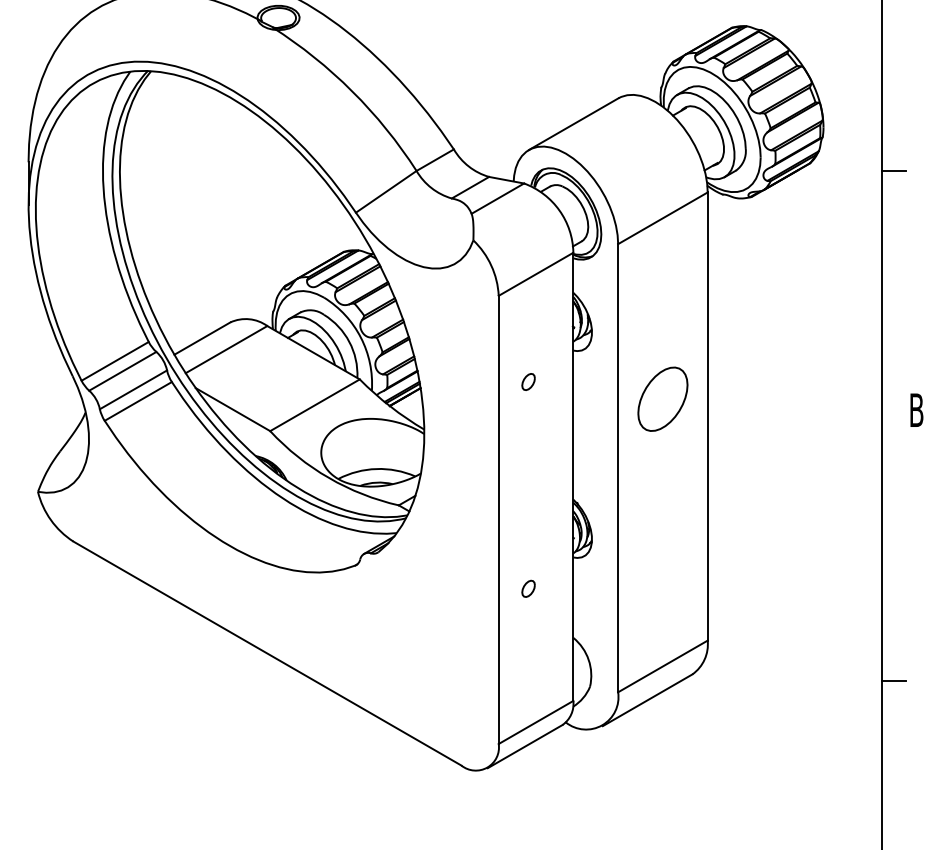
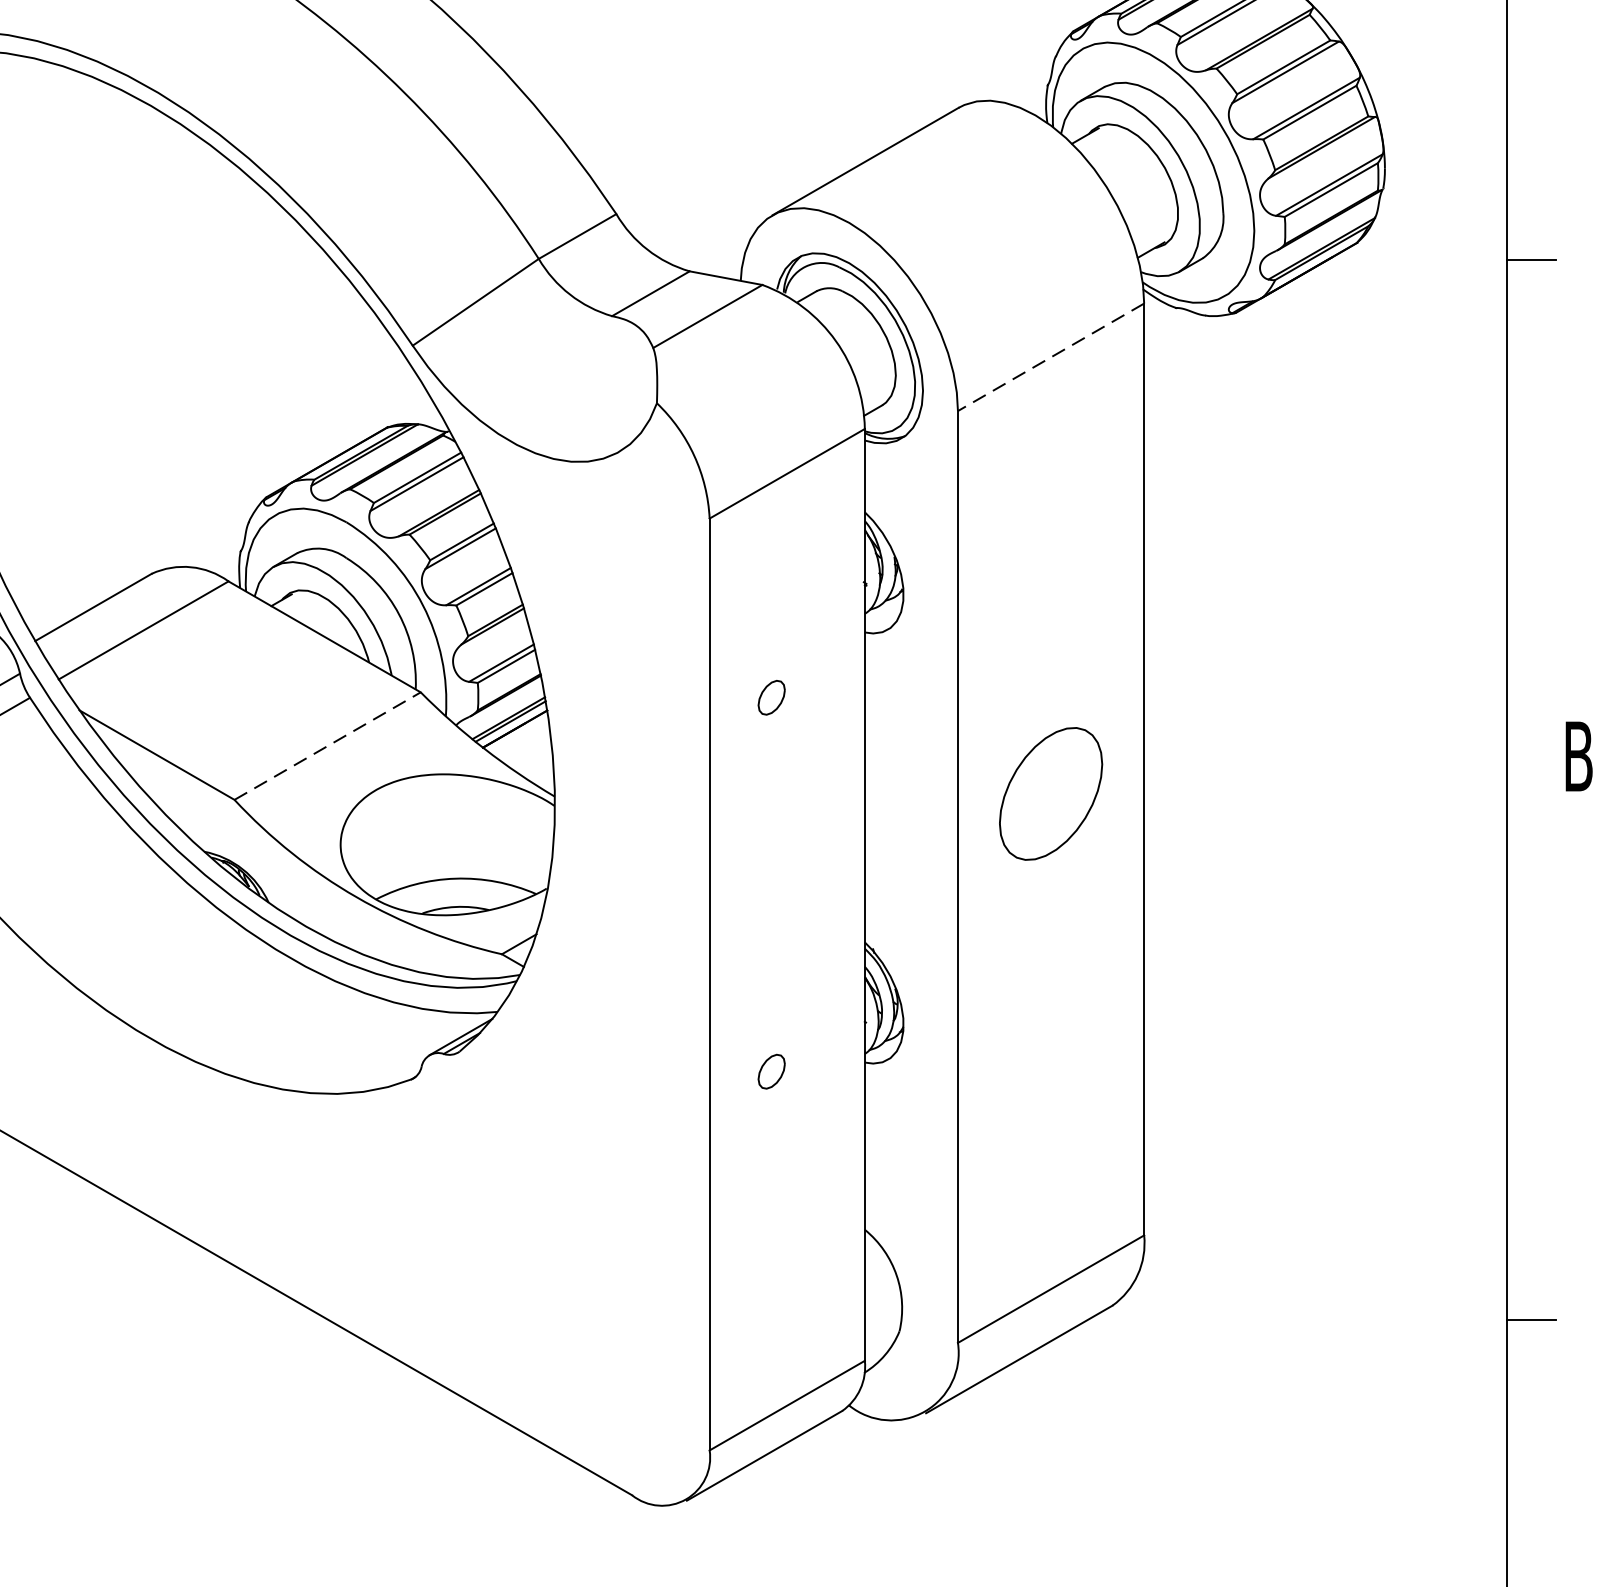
line: (662, 218) -> (1050, 357), solid -> dashed
part: (662, 398) -> (1050, 792), moved
line: (315, 405) -> (328, 746), solid -> dashed
part: (528, 588) -> (771, 1070), moved

